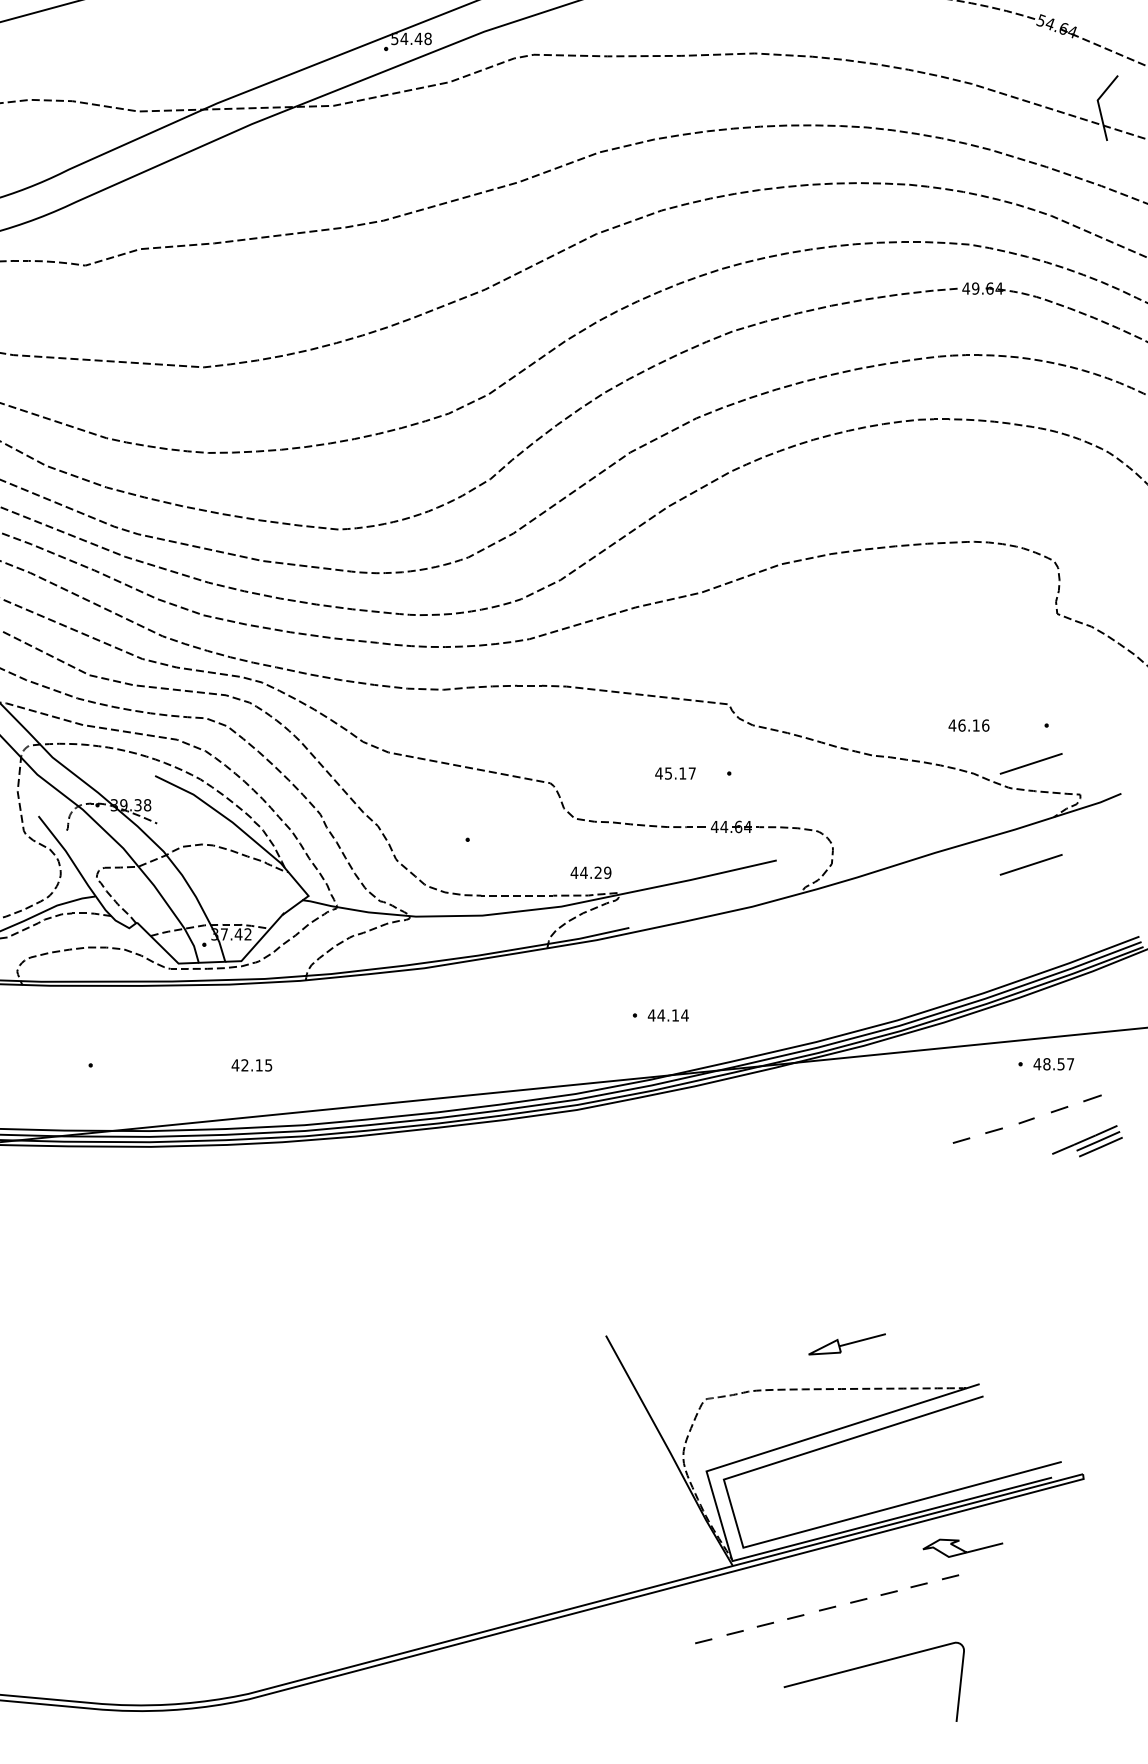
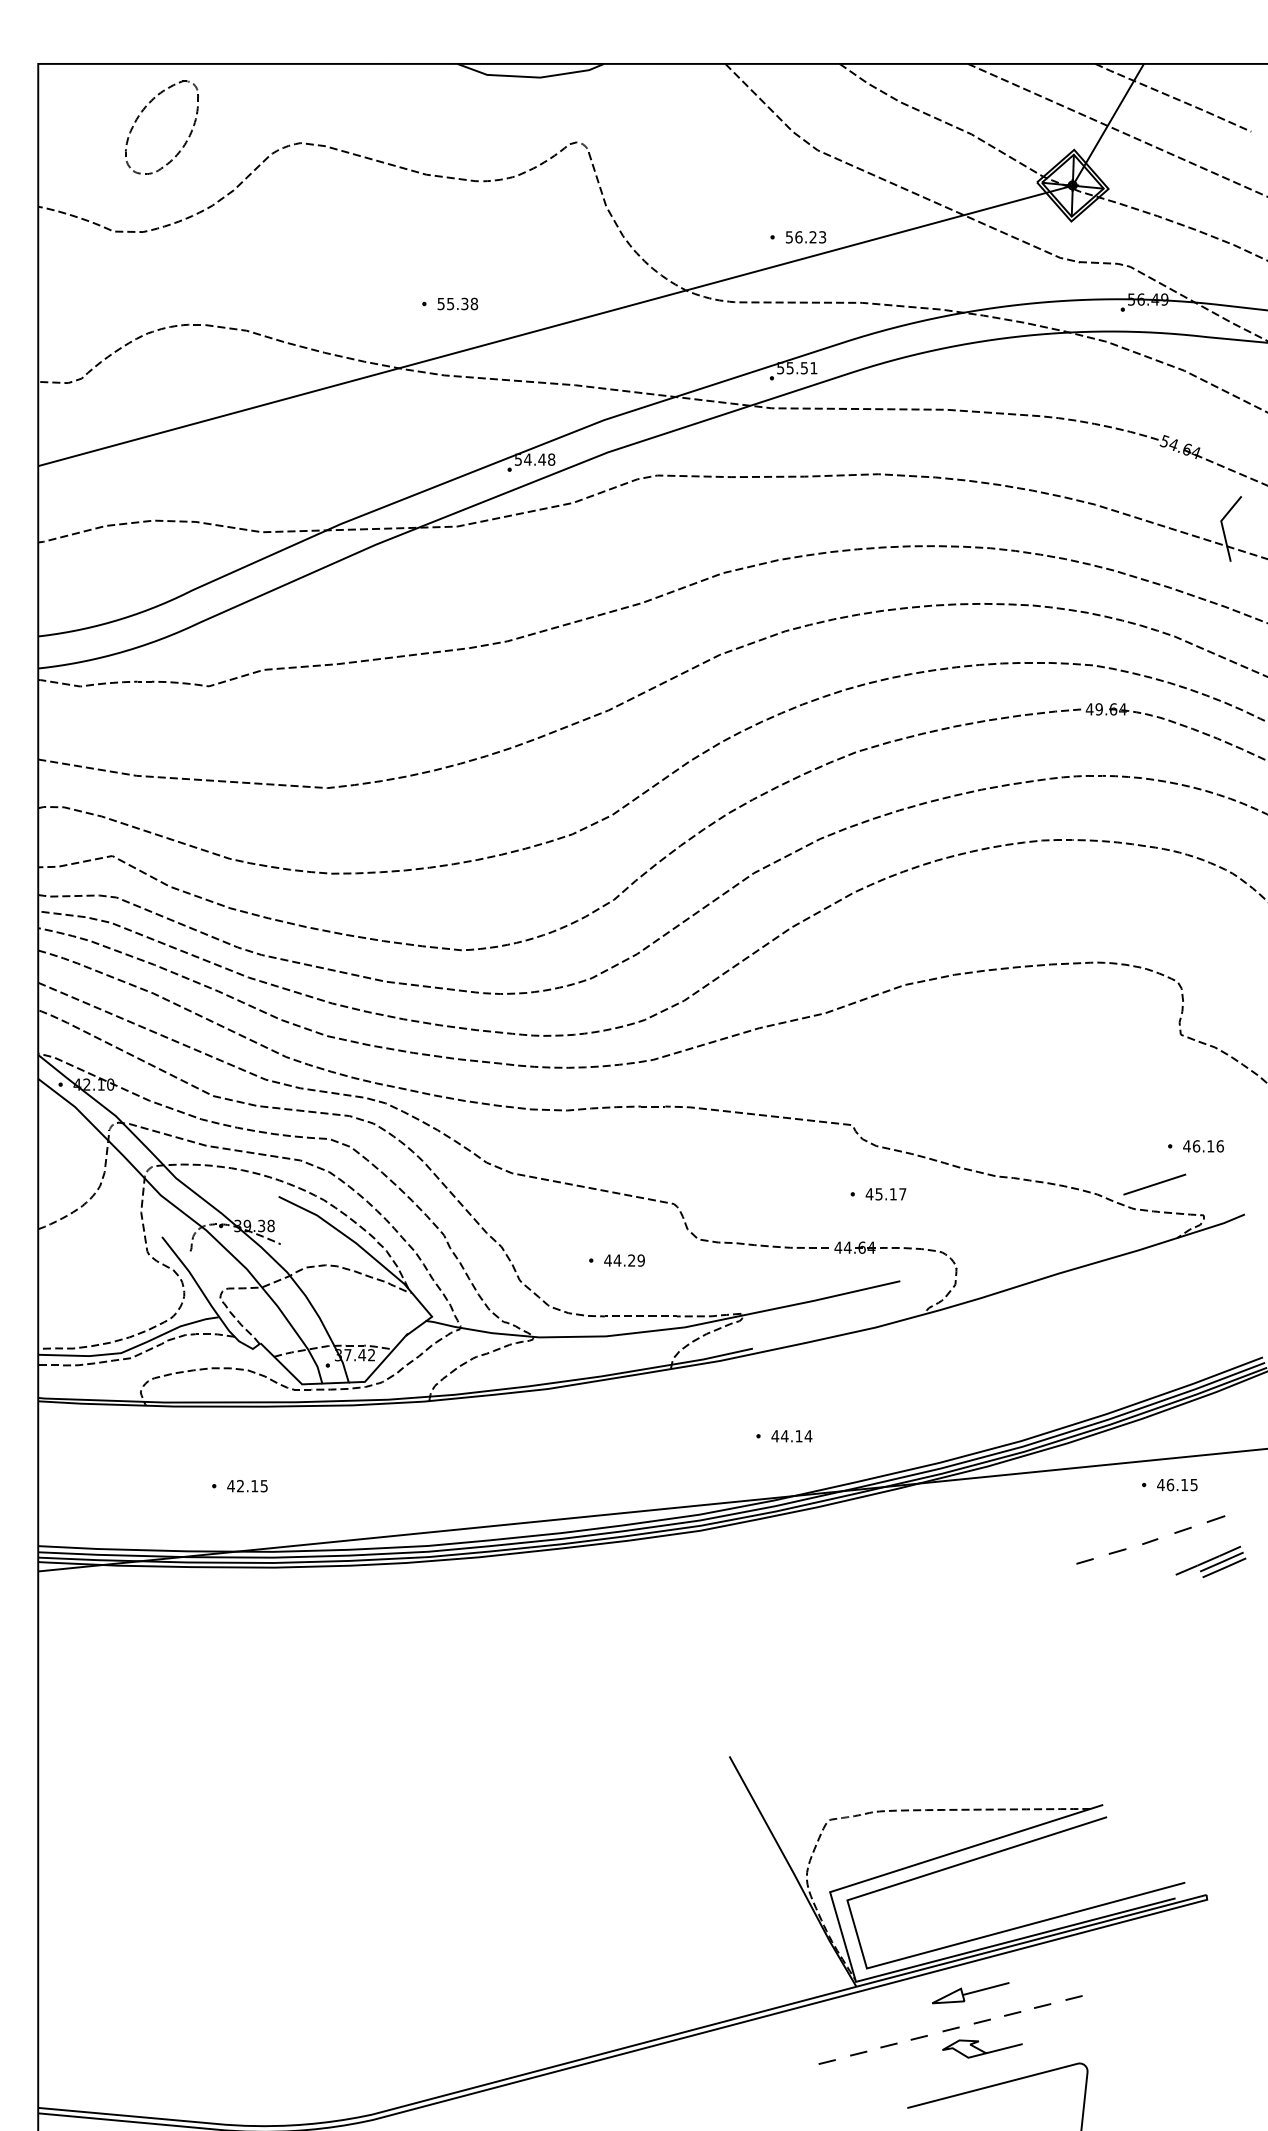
text: (968, 725) -> (1203, 1146), moved
text: (674, 773) -> (885, 1194), moved
line: (1030, 864) -> (1154, 1285), removed
text: (590, 872) -> (624, 1260), moved
text: (1057, 1063) -> (1181, 1484), 48.57 -> 46.15
text: (251, 1065) -> (247, 1486), moved
part: (846, 1344) -> (970, 1993), moved
curve: (961, 1548) -> (981, 2049), moved

